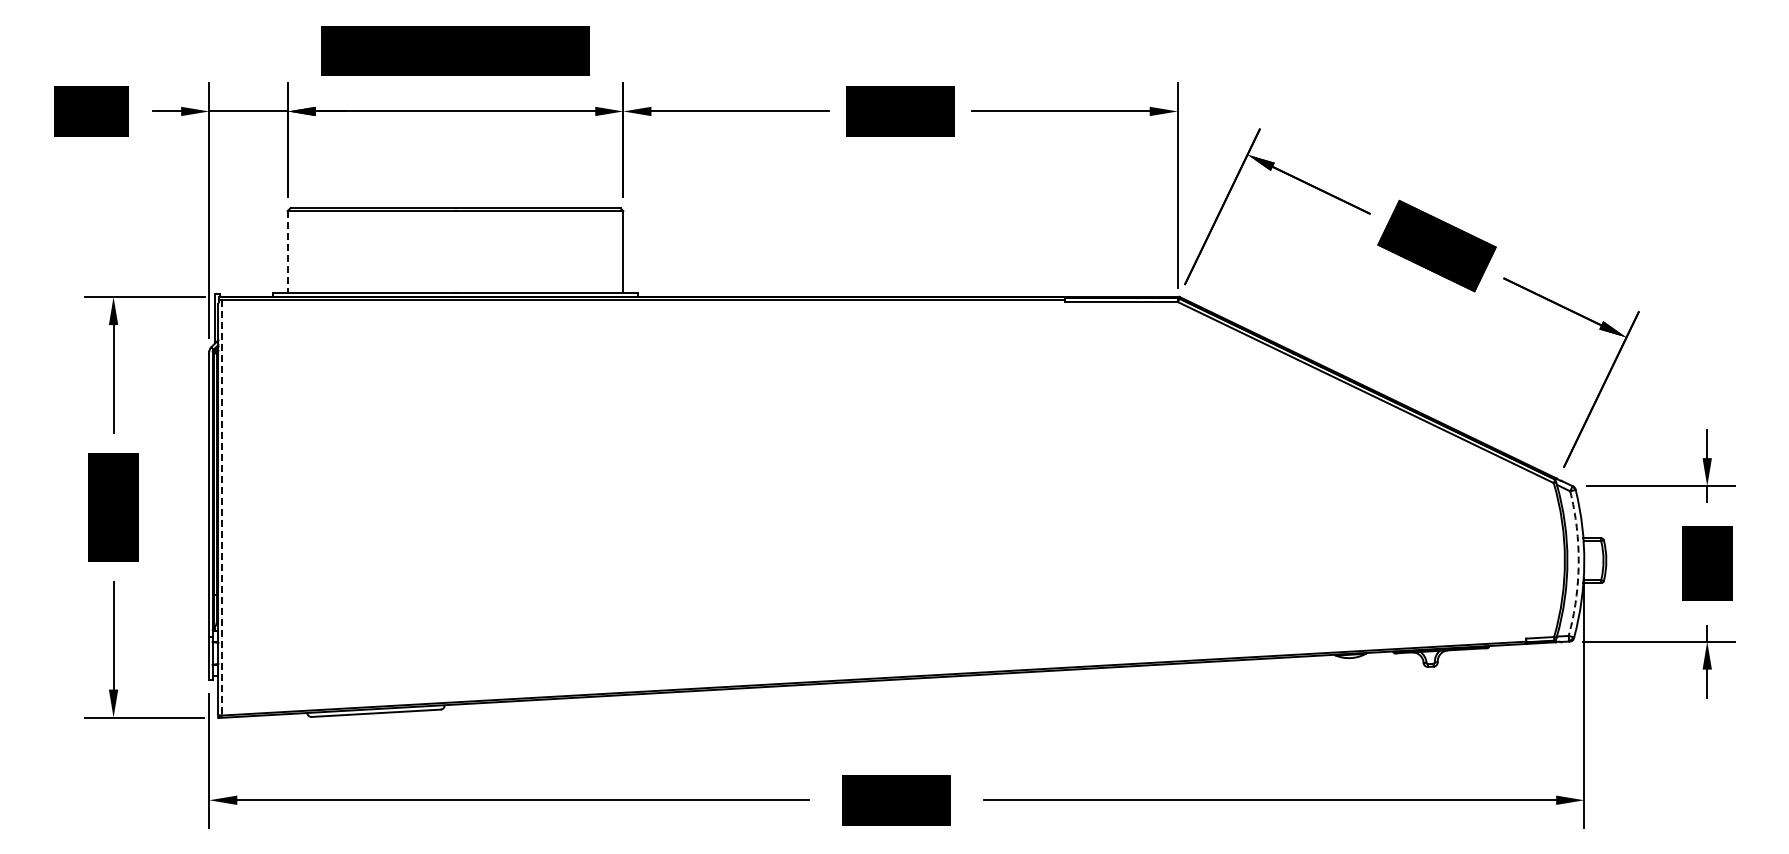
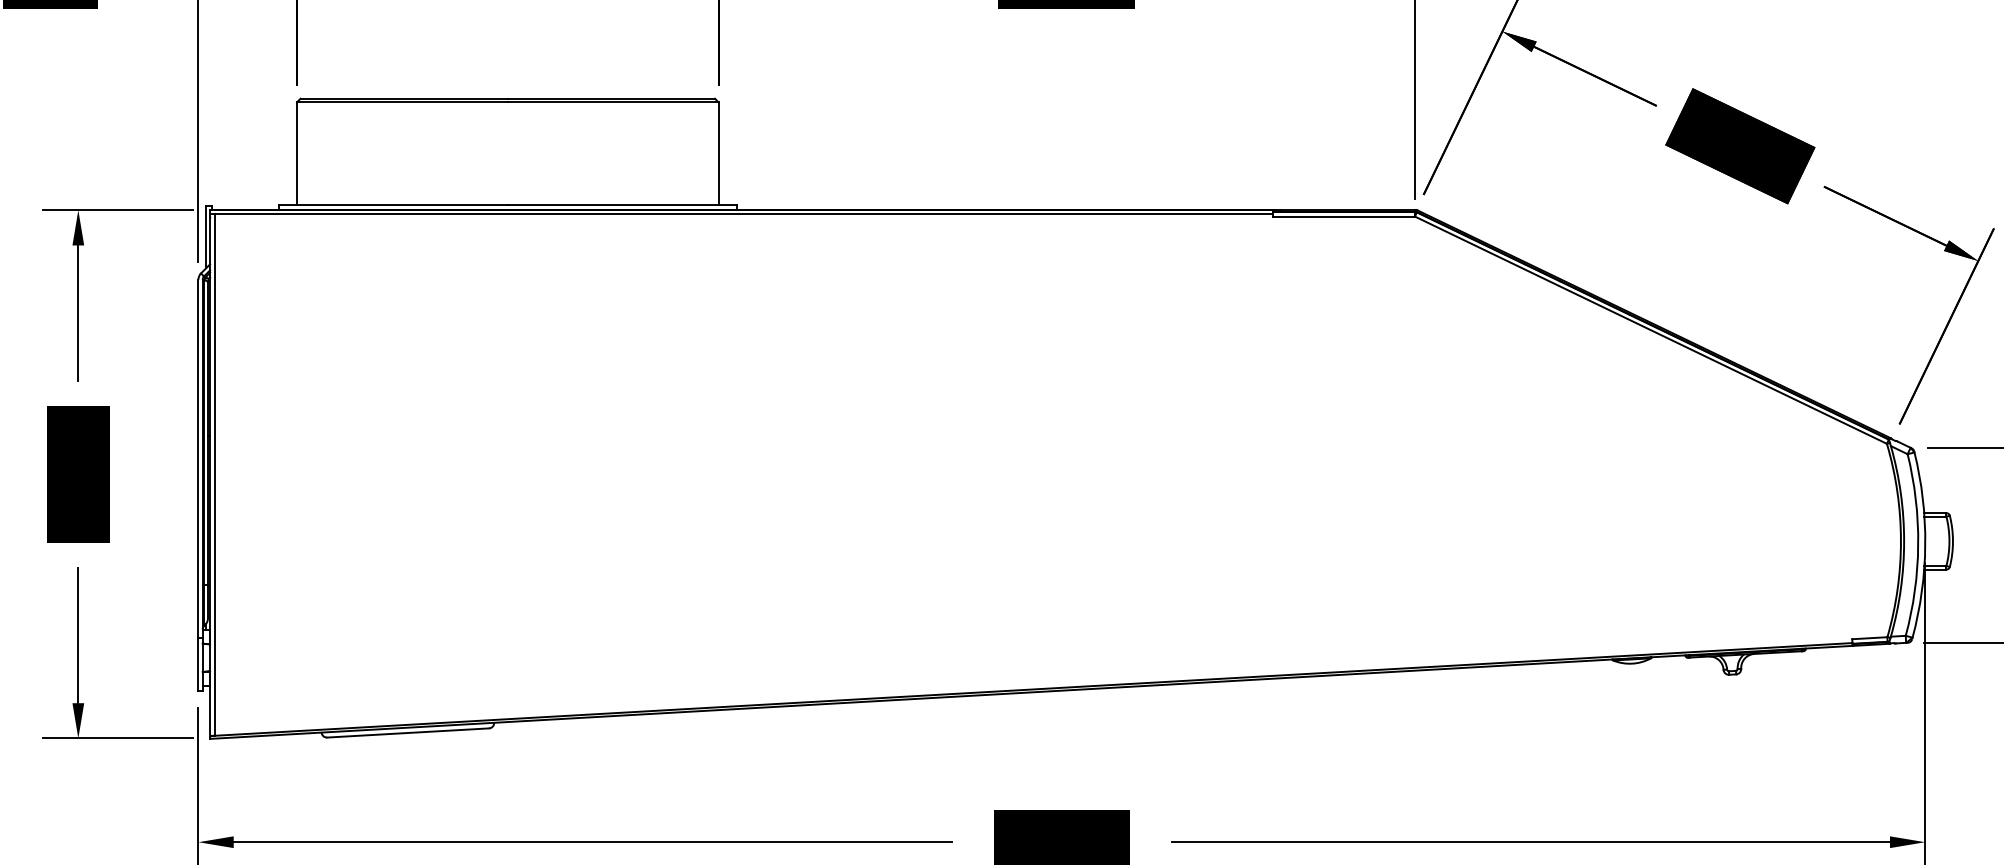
line: (287, 251) -> (296, 153), dashed -> solid
line: (222, 507) -> (215, 474), dashed -> solid
arc: (1578, 563) -> (1918, 544), dashed -> solid

